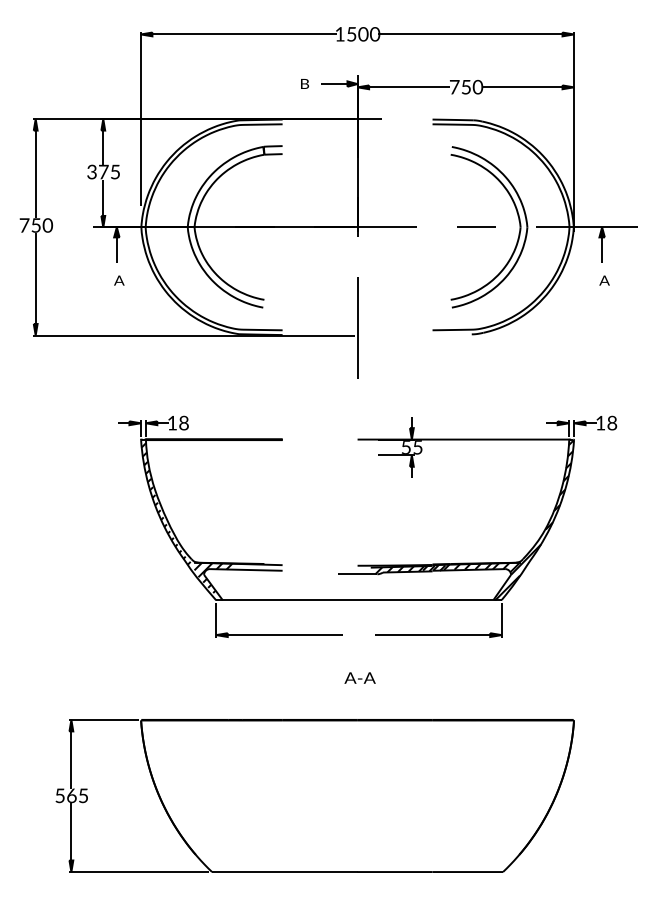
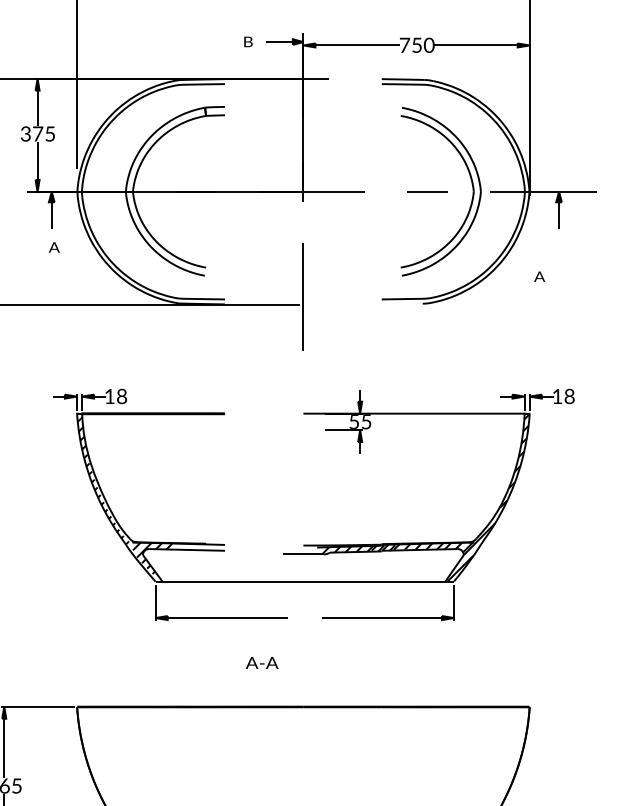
text: (604, 280) -> (539, 276), moved
text: (359, 677) -> (261, 662), moved

